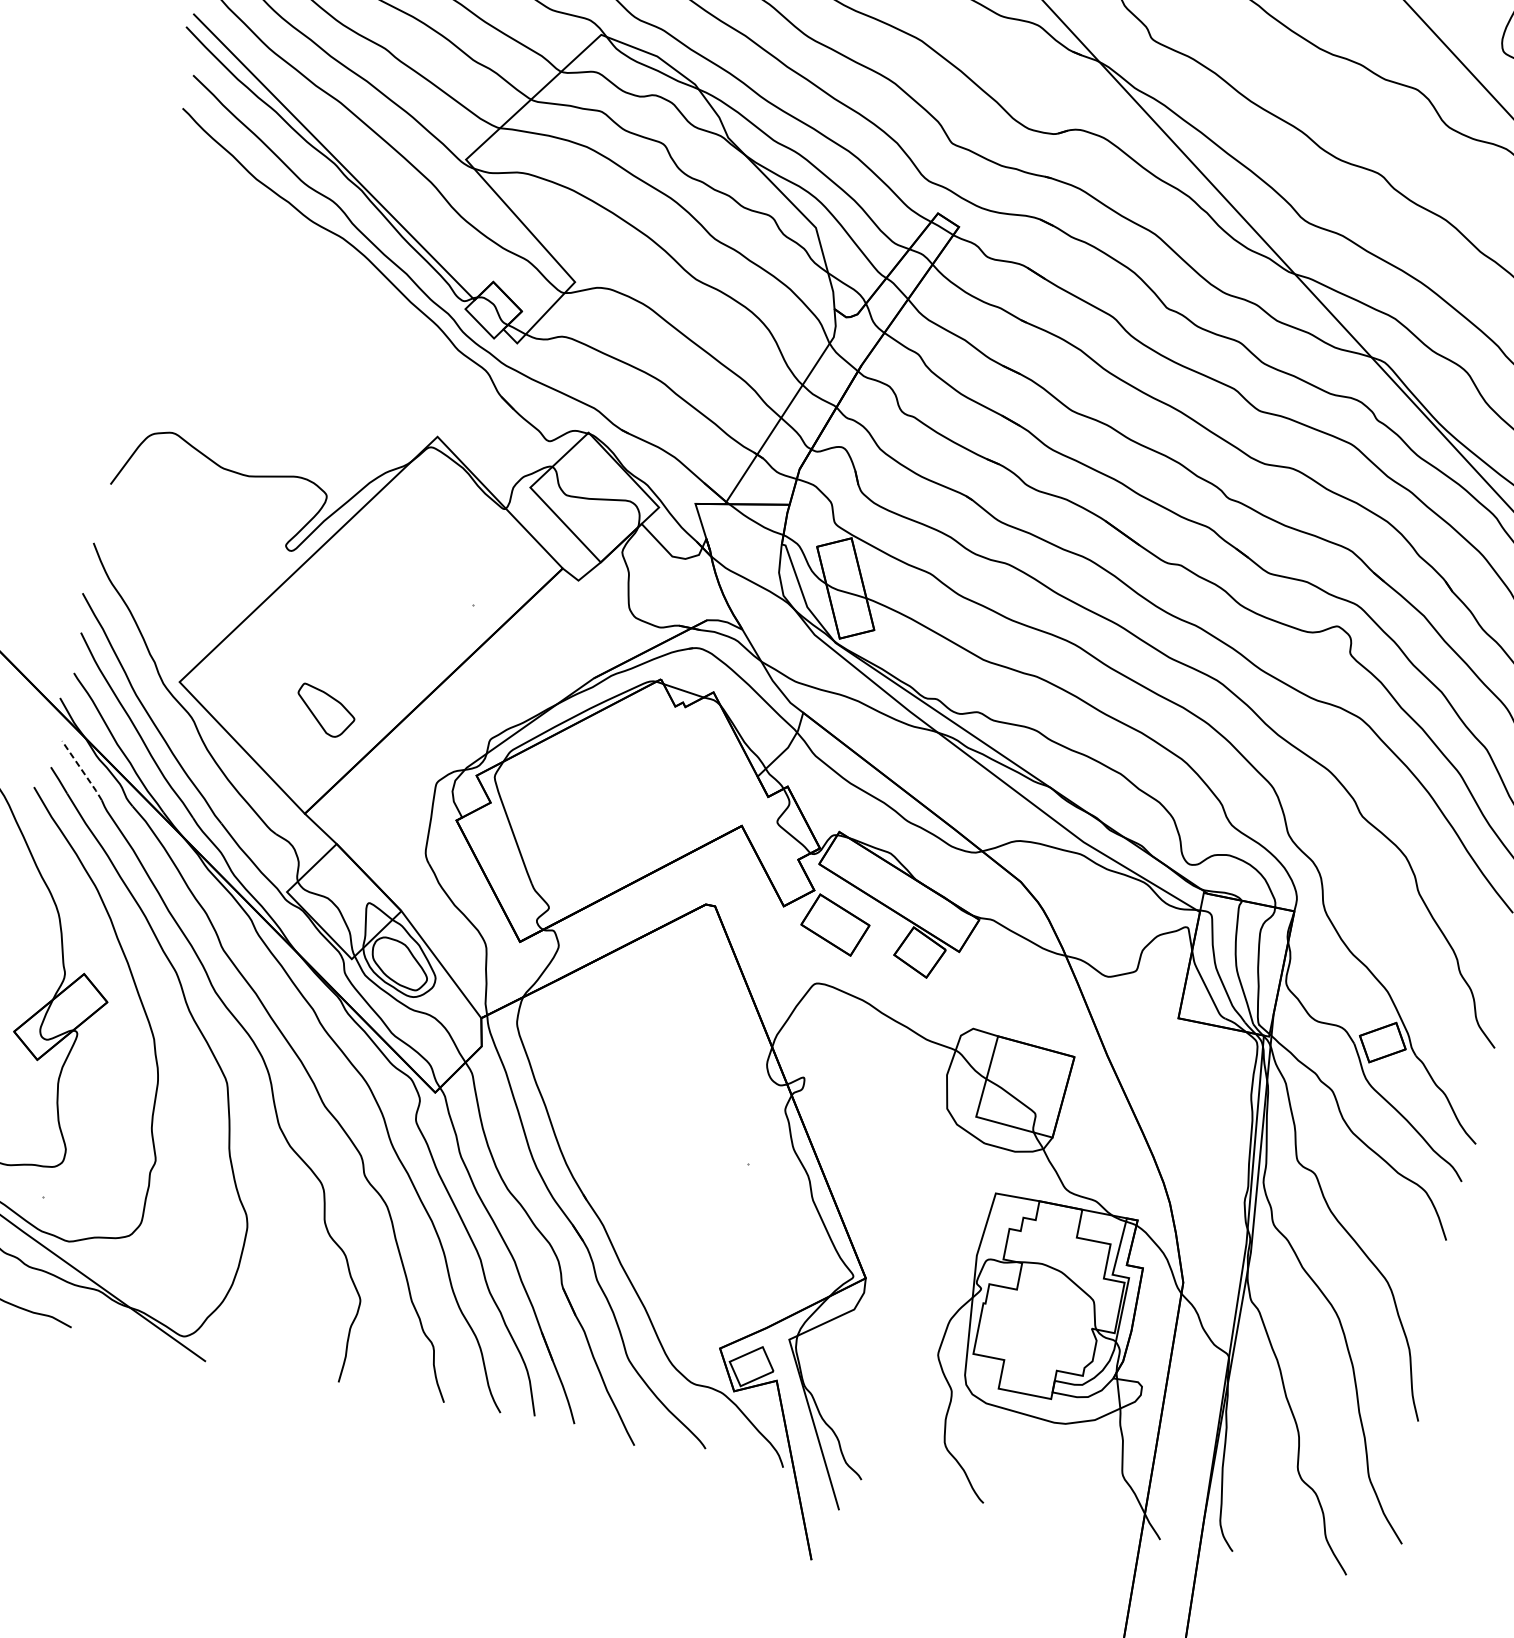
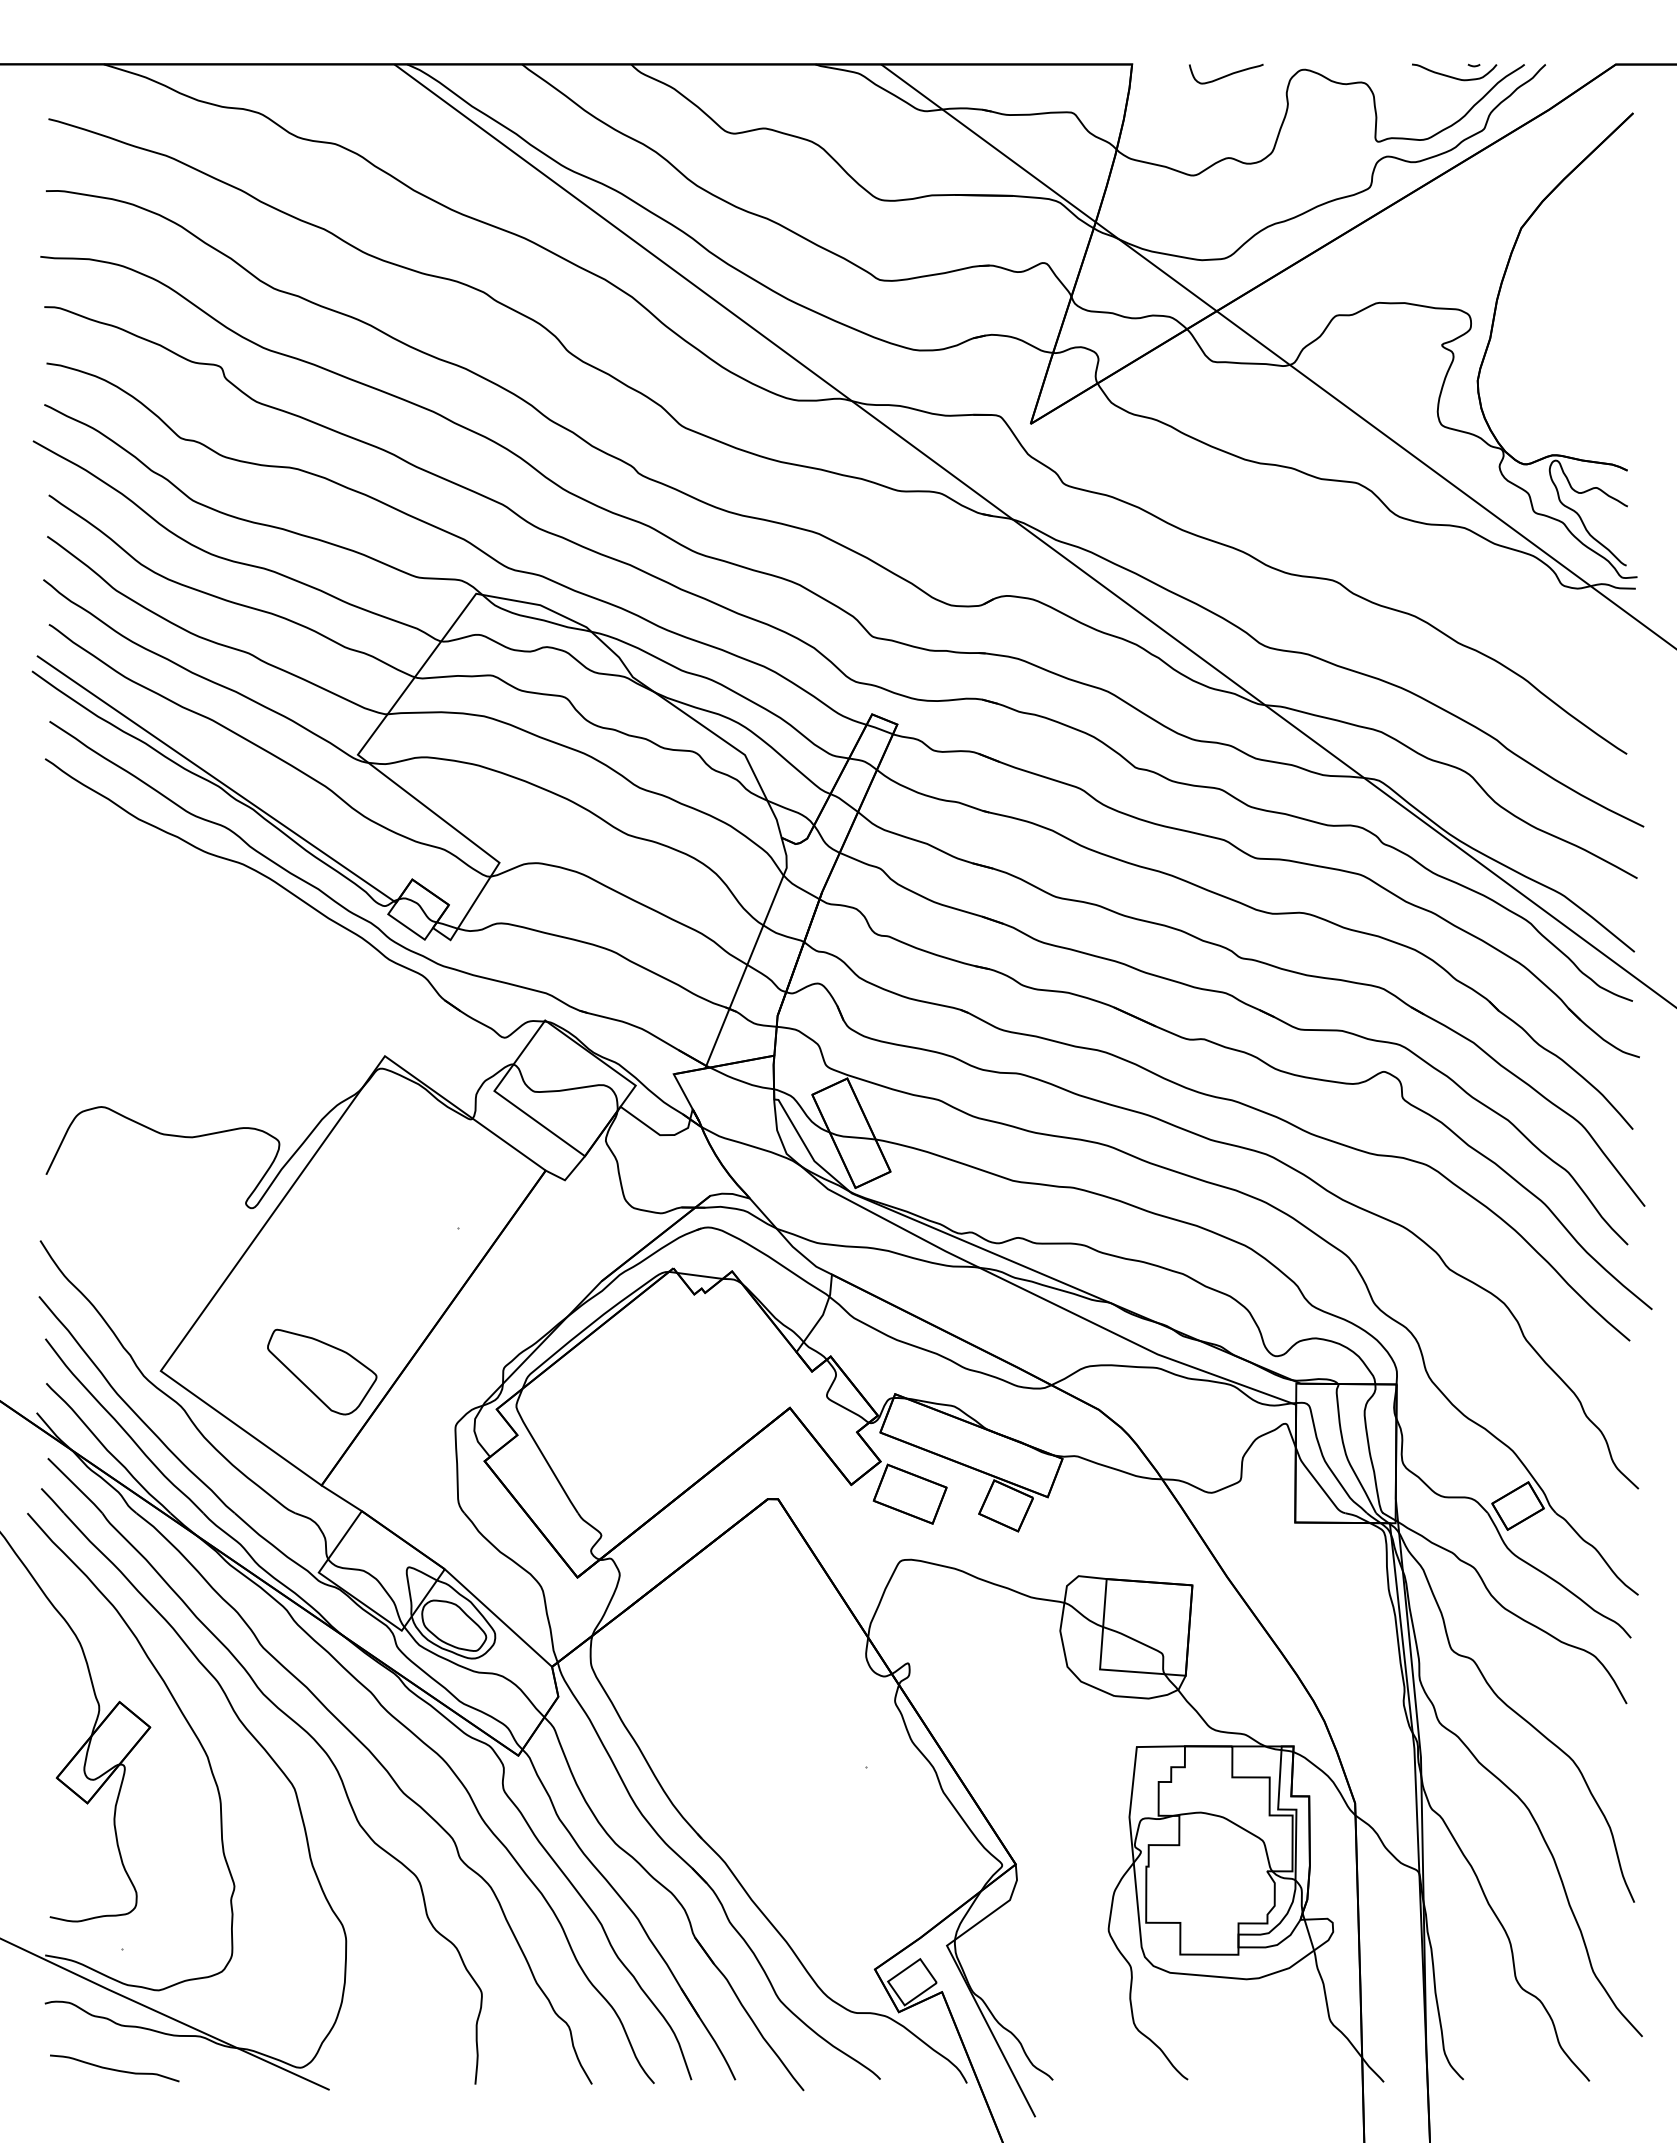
part: (325, 710) -> (322, 1371), size x1.67
line: (82, 771) -> (75, 1486), dashed -> solid

